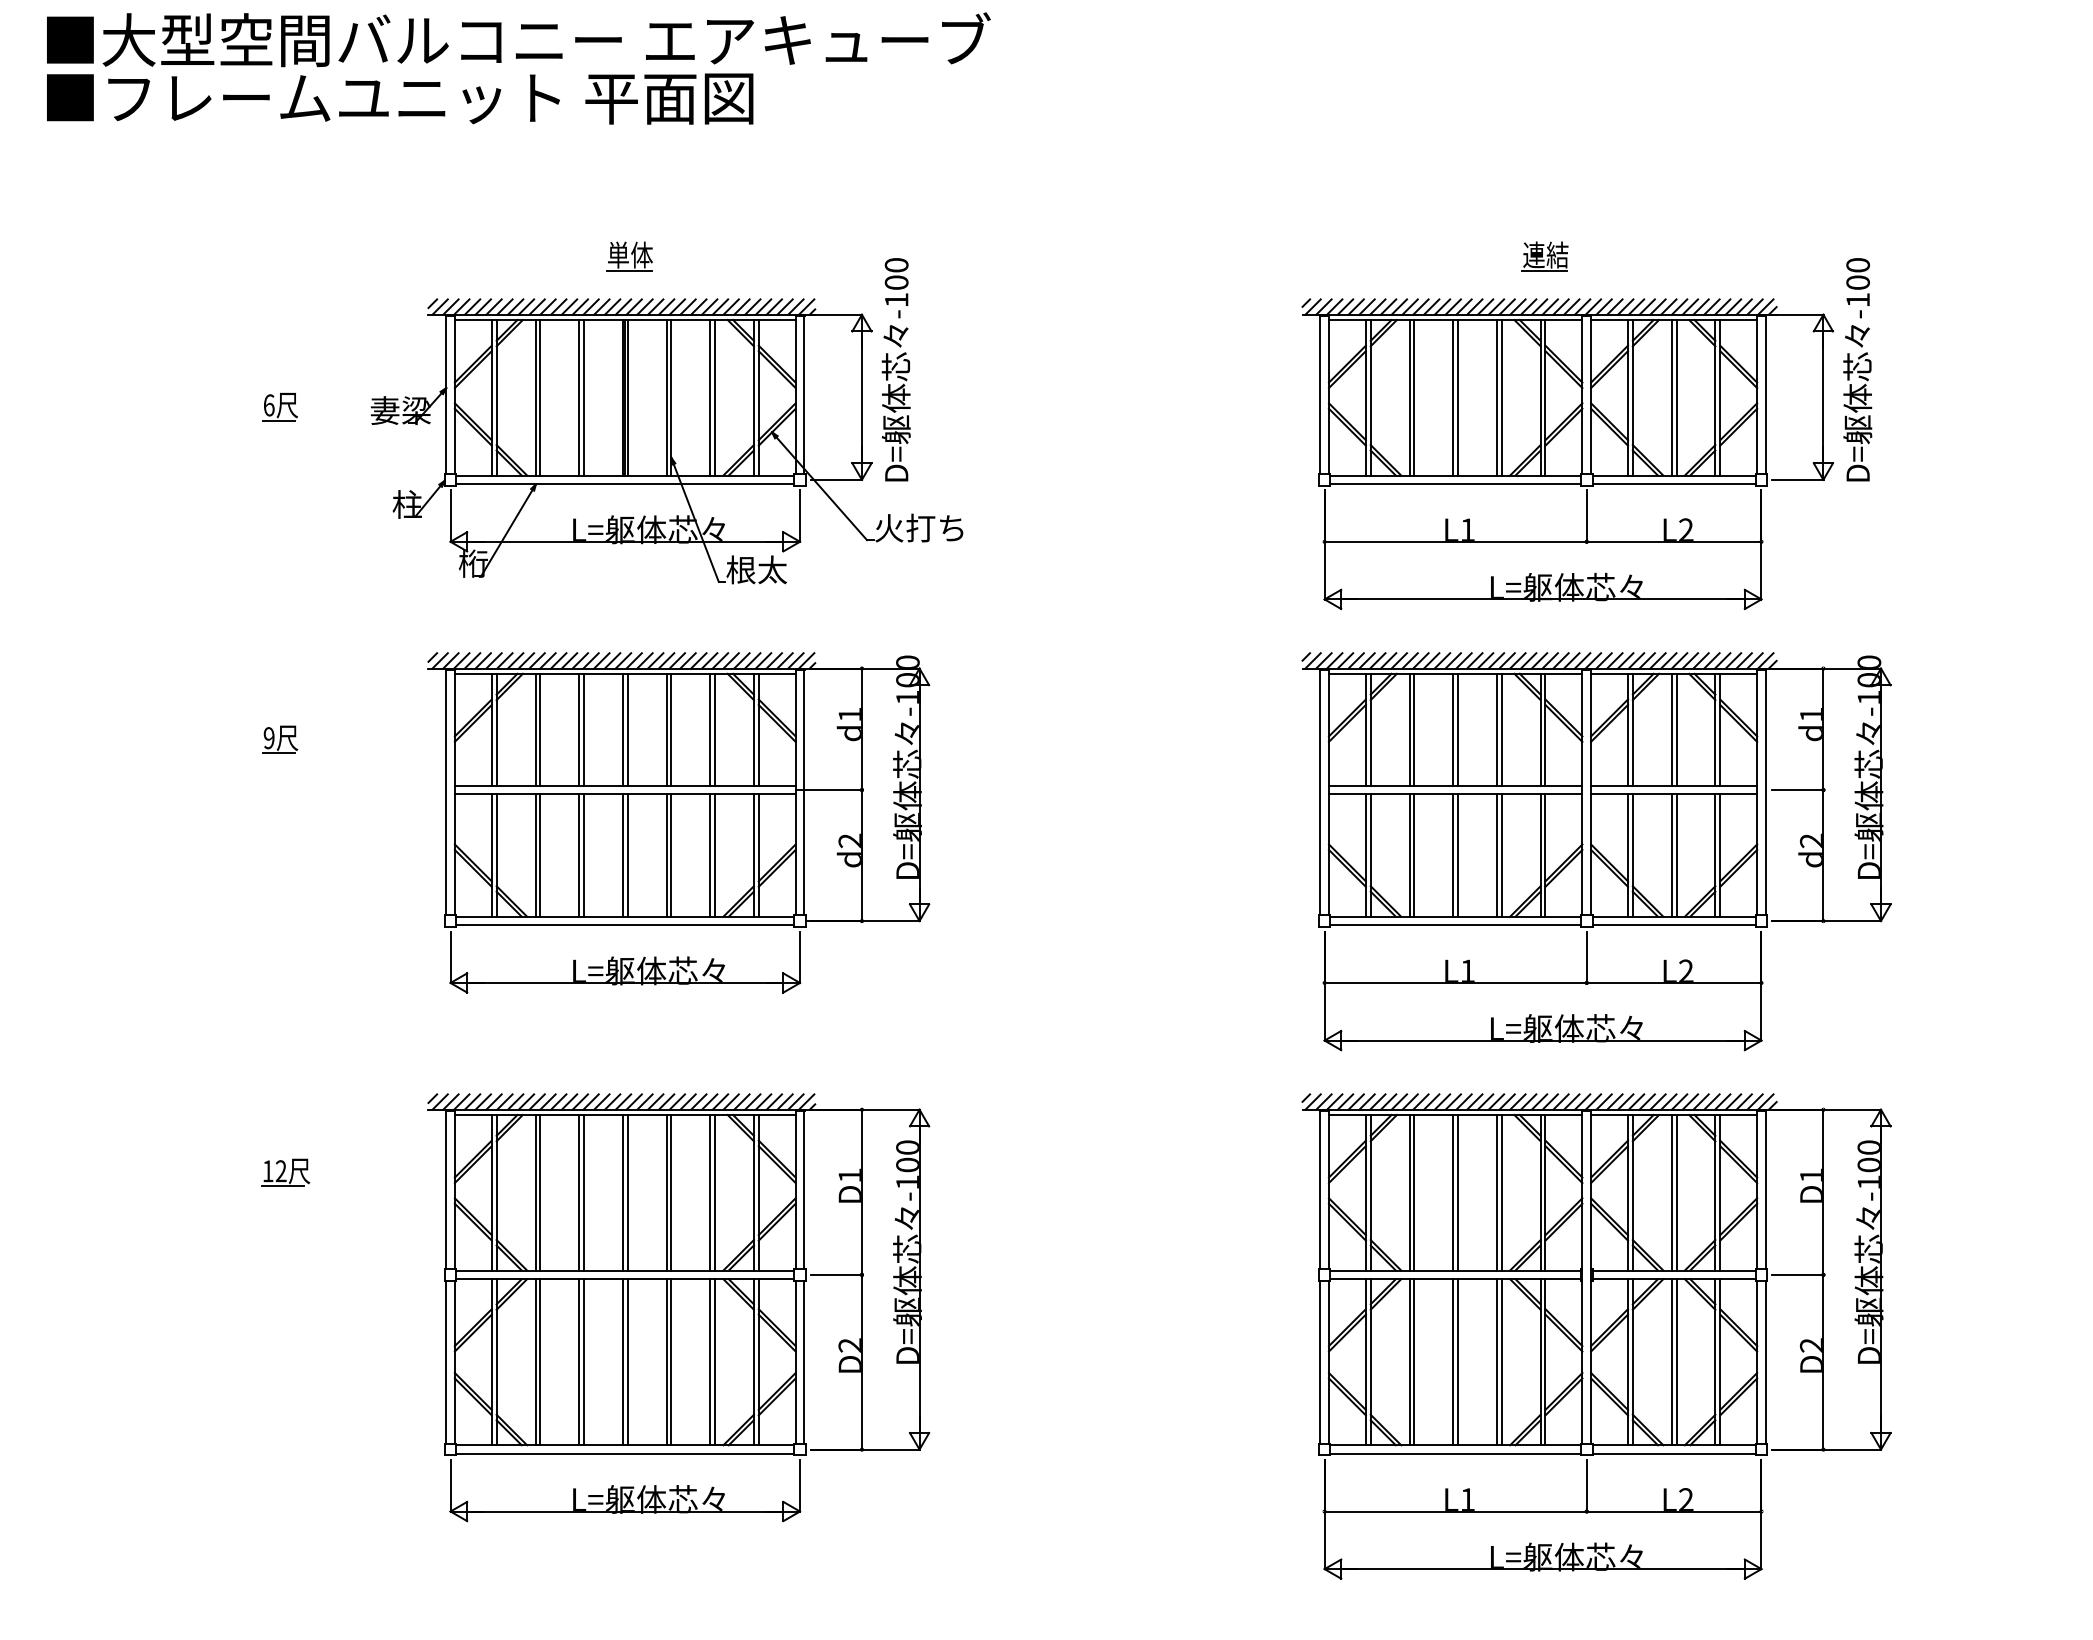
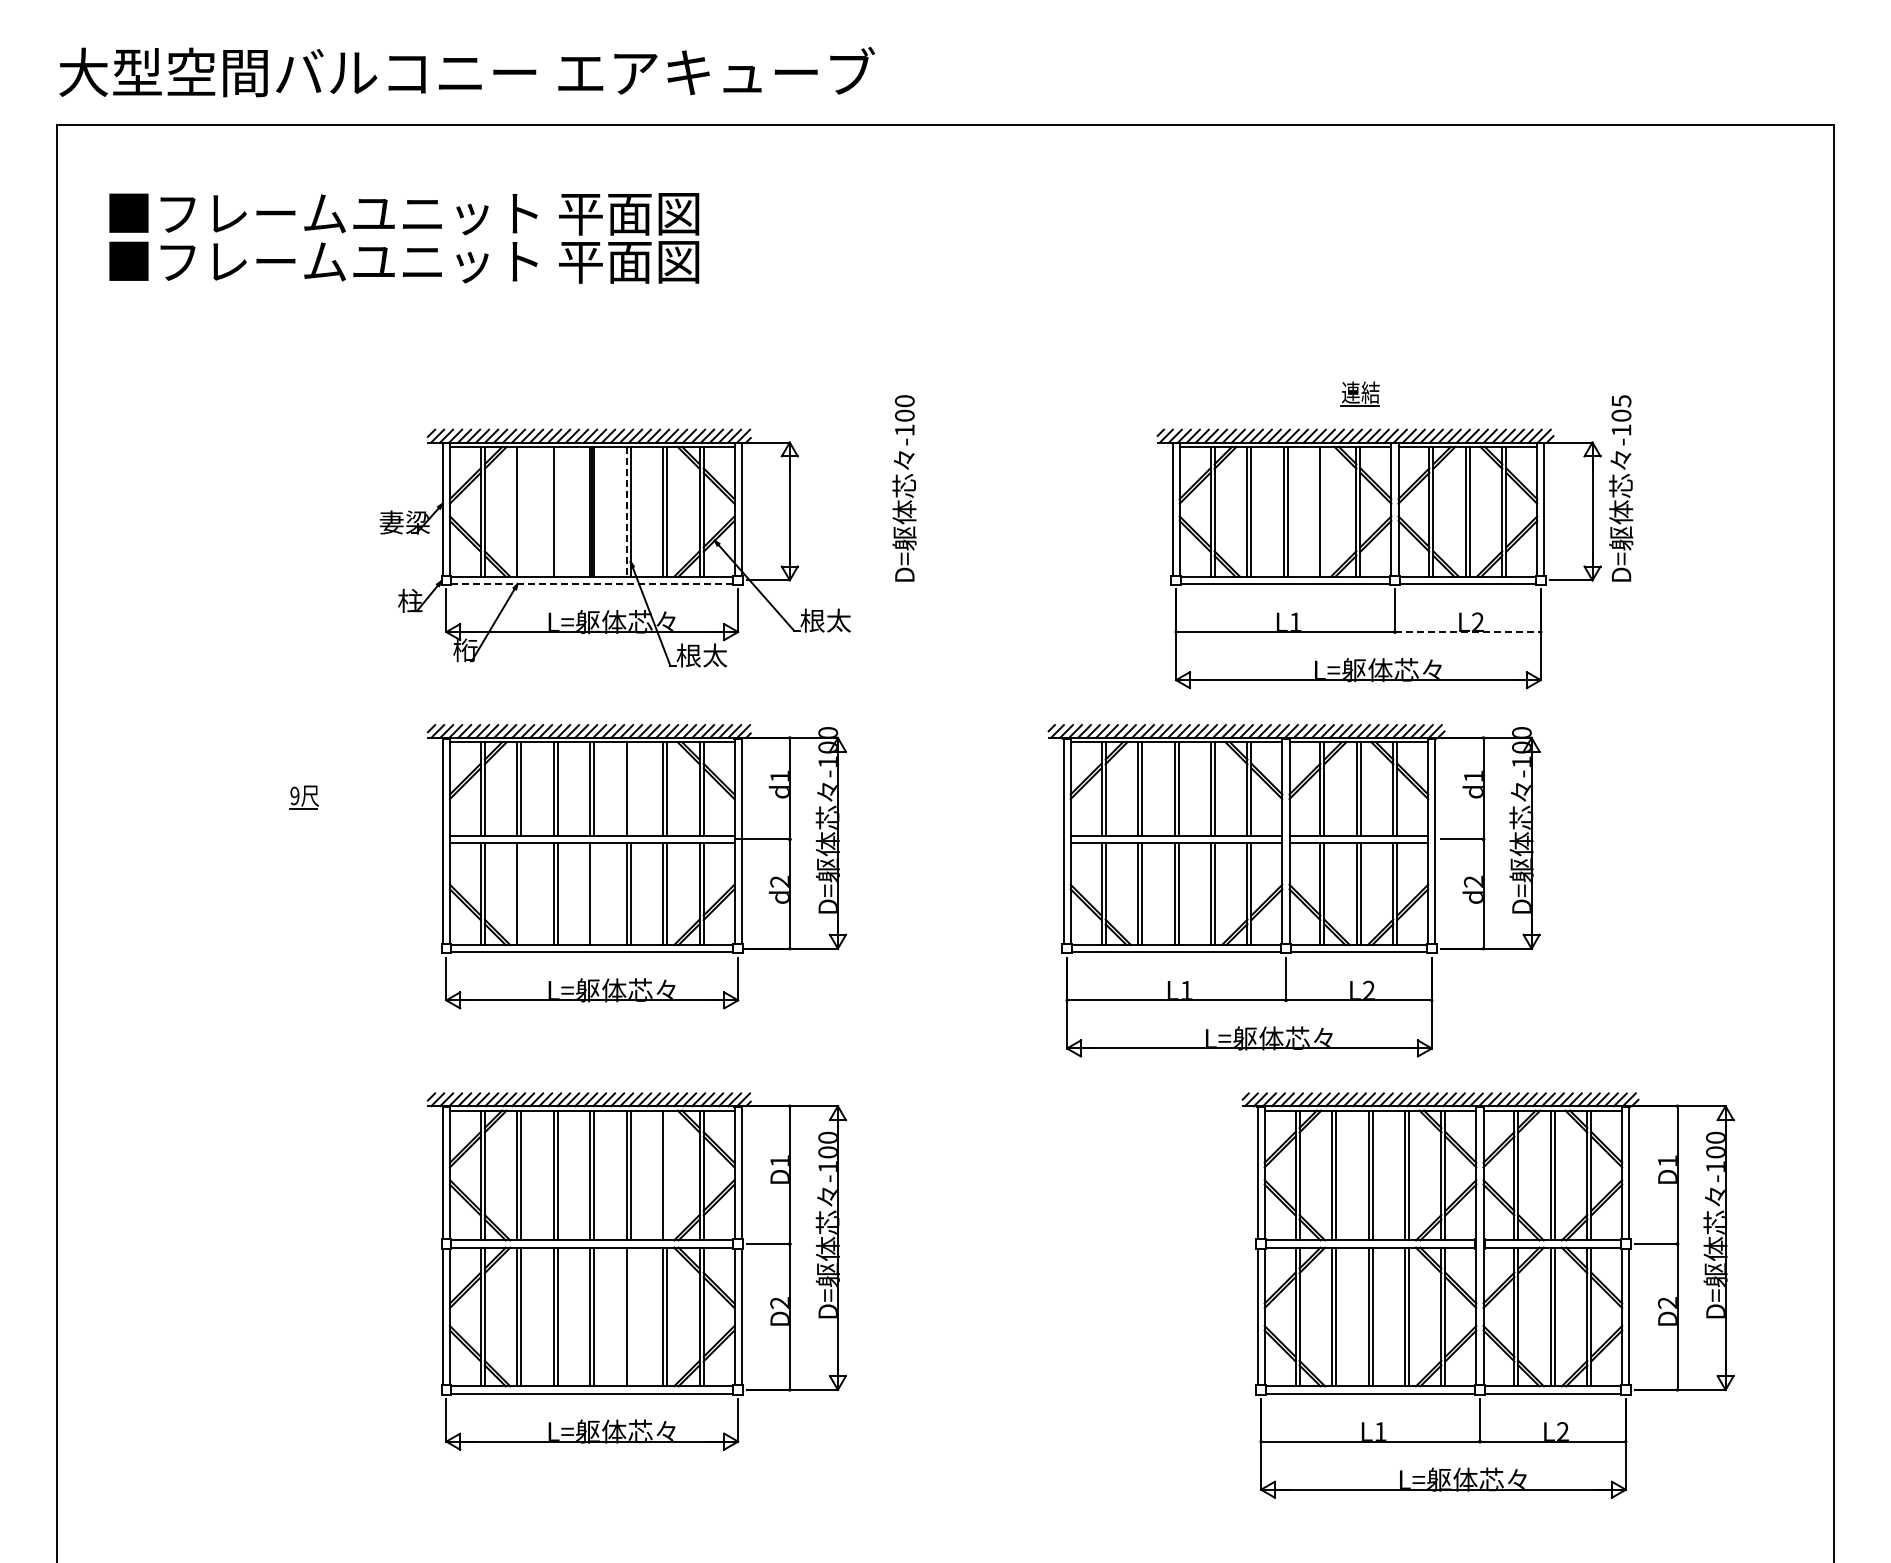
text: (546, 39) -> (526, 212), ■大型空間バルコニー エアキューブ -> ■フレームユニット 平面図
part: (629, 256) -> (595, 393), removed
text: (1858, 265) -> (1621, 401), -100 -> -105
text: (896, 369) -> (904, 488), moved
line: (540, 397) -> (521, 511), removed
line: (583, 397) -> (557, 511), removed
line: (666, 397) -> (626, 511), solid -> dashed
line: (1501, 397) -> (1323, 511), removed
part: (279, 406) -> (303, 519), removed
line: (625, 483) -> (592, 583), solid -> dashed
text: (919, 527) -> (837, 620), 火打ち -> 根太
line: (1673, 542) -> (1467, 632), solid -> dashed
line: (671, 729) -> (630, 788), removed
part: (1595, 851) -> (1293, 890), moved
line: (540, 854) -> (521, 893), removed
line: (627, 854) -> (594, 893), removed
part: (285, 1172) -> (308, 1158), removed
line: (715, 1192) -> (667, 1175), removed
part: (1595, 1336) -> (1487, 1295), moved
line: (671, 1361) -> (630, 1316), removed

